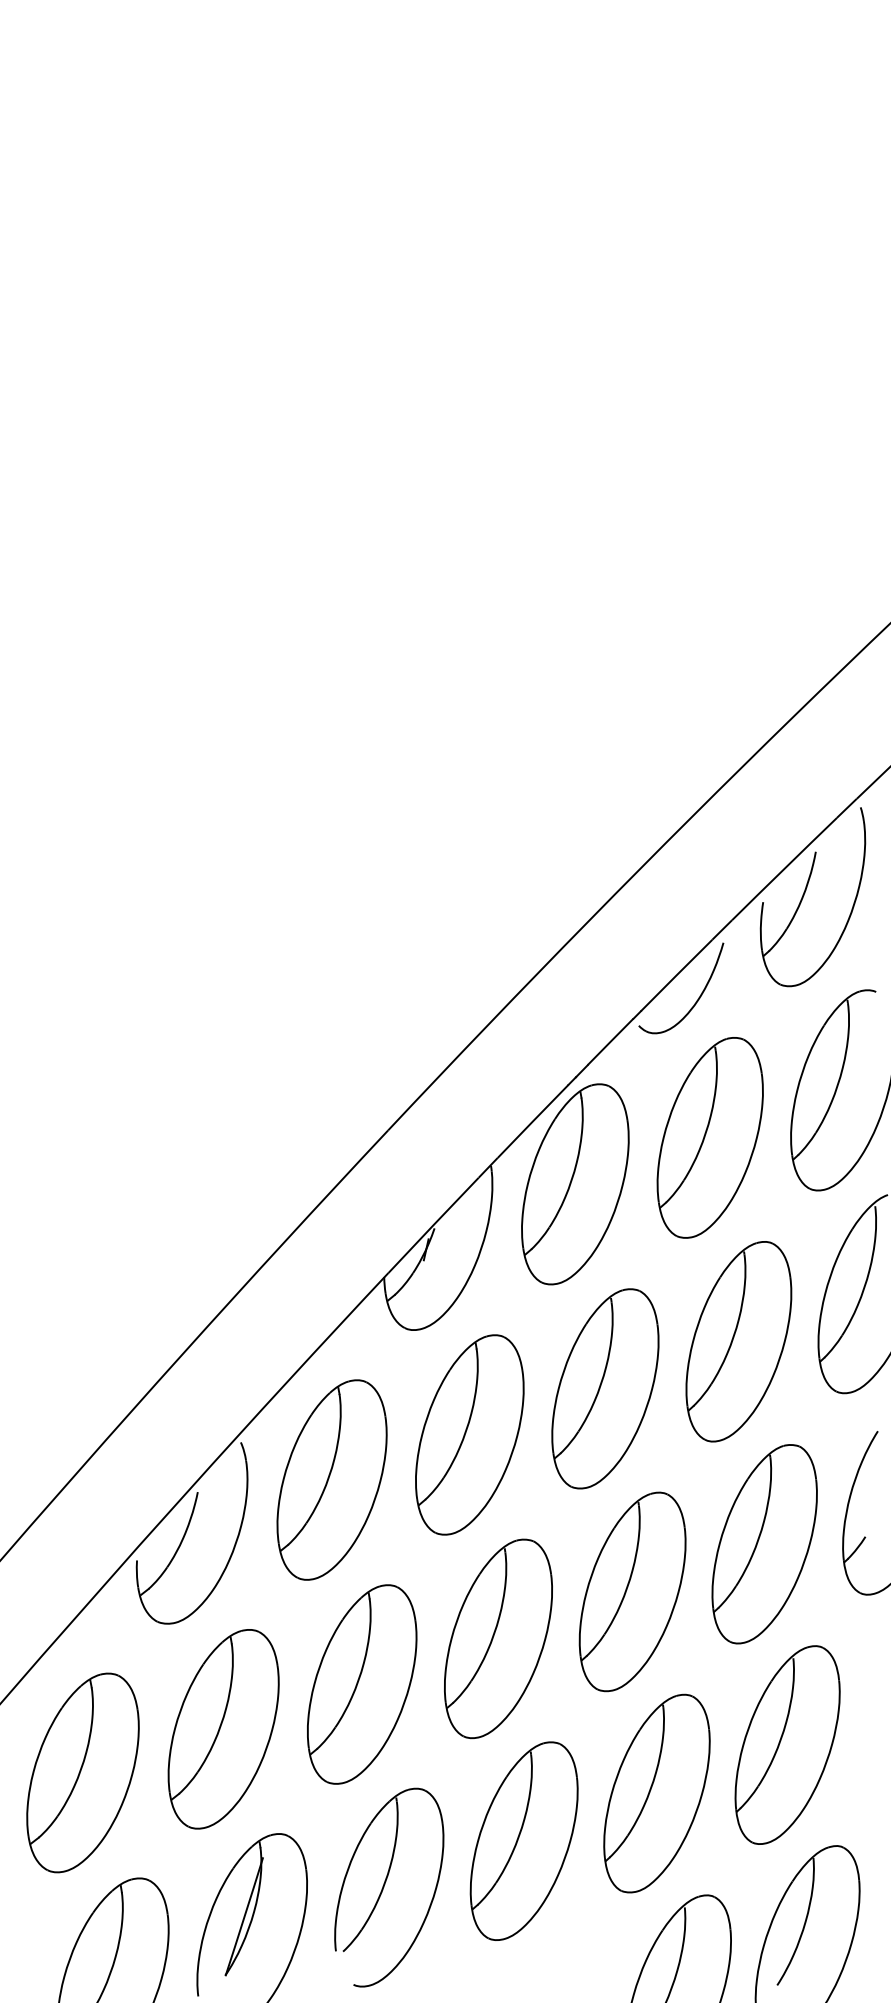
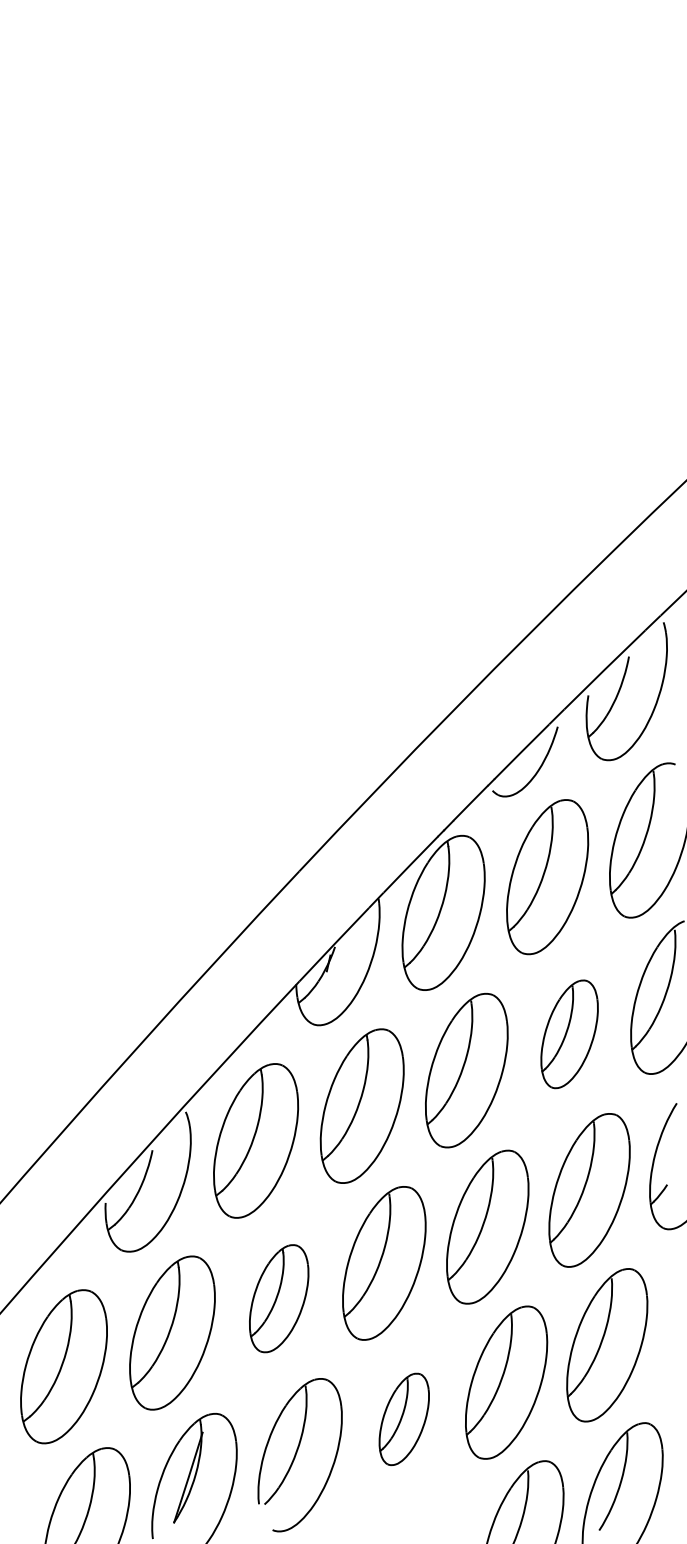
part: (738, 1341) -> (569, 1034), size x0.7
part: (361, 1684) -> (278, 1298), size x0.7
part: (524, 1841) -> (404, 1419), size x0.6

